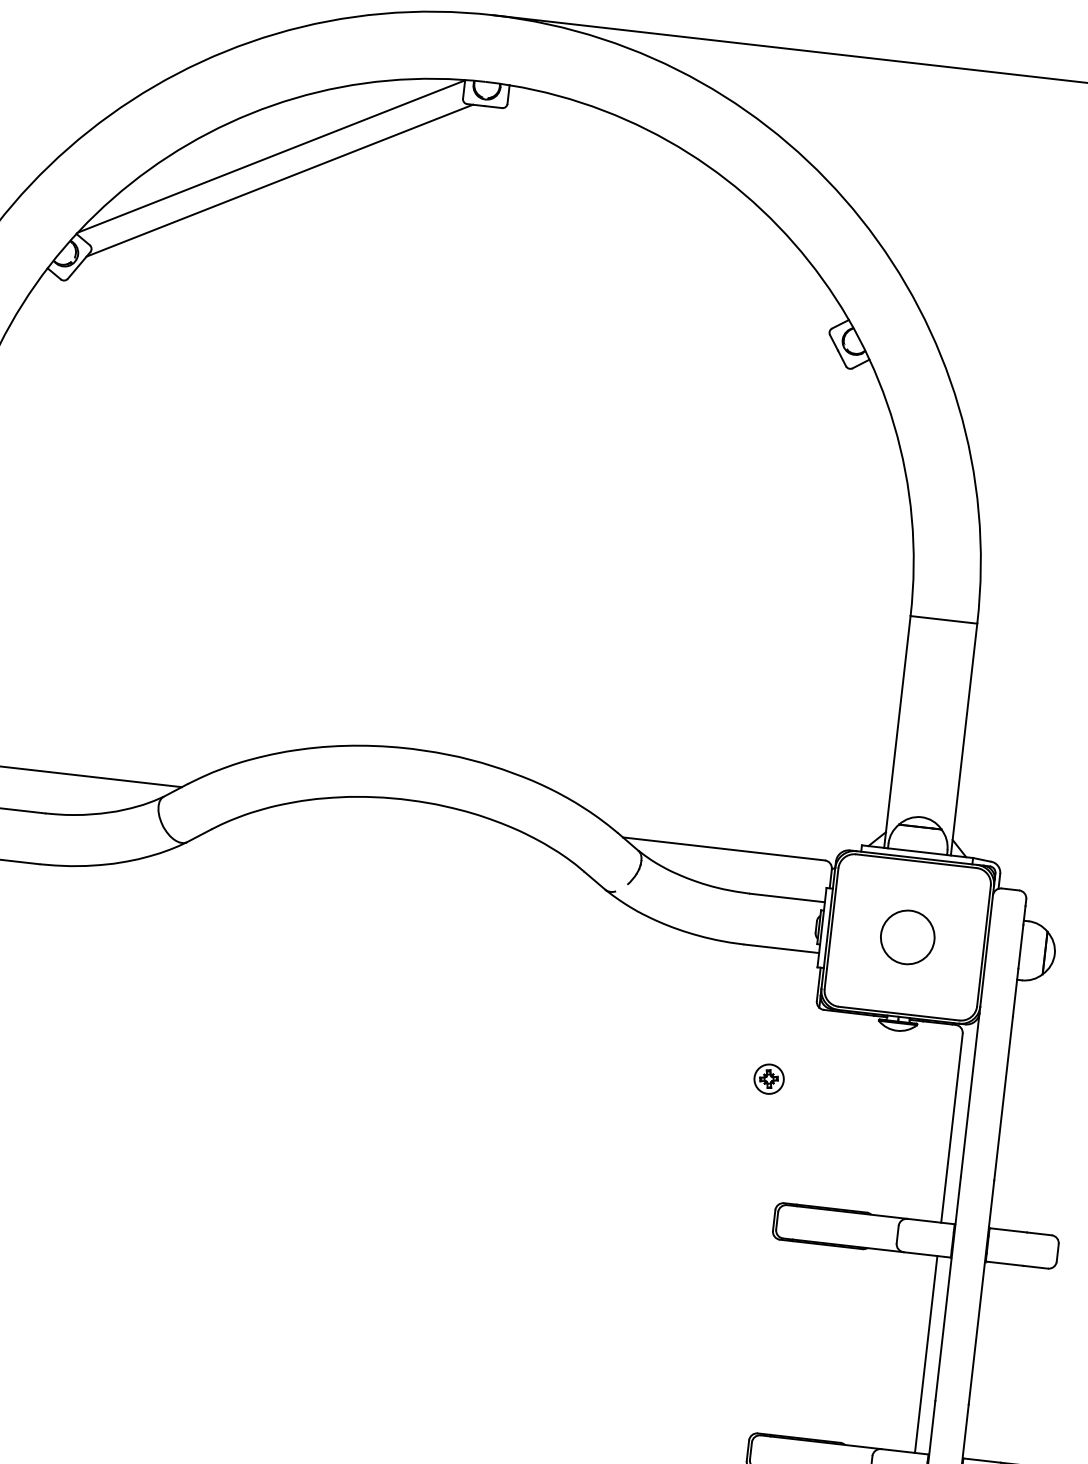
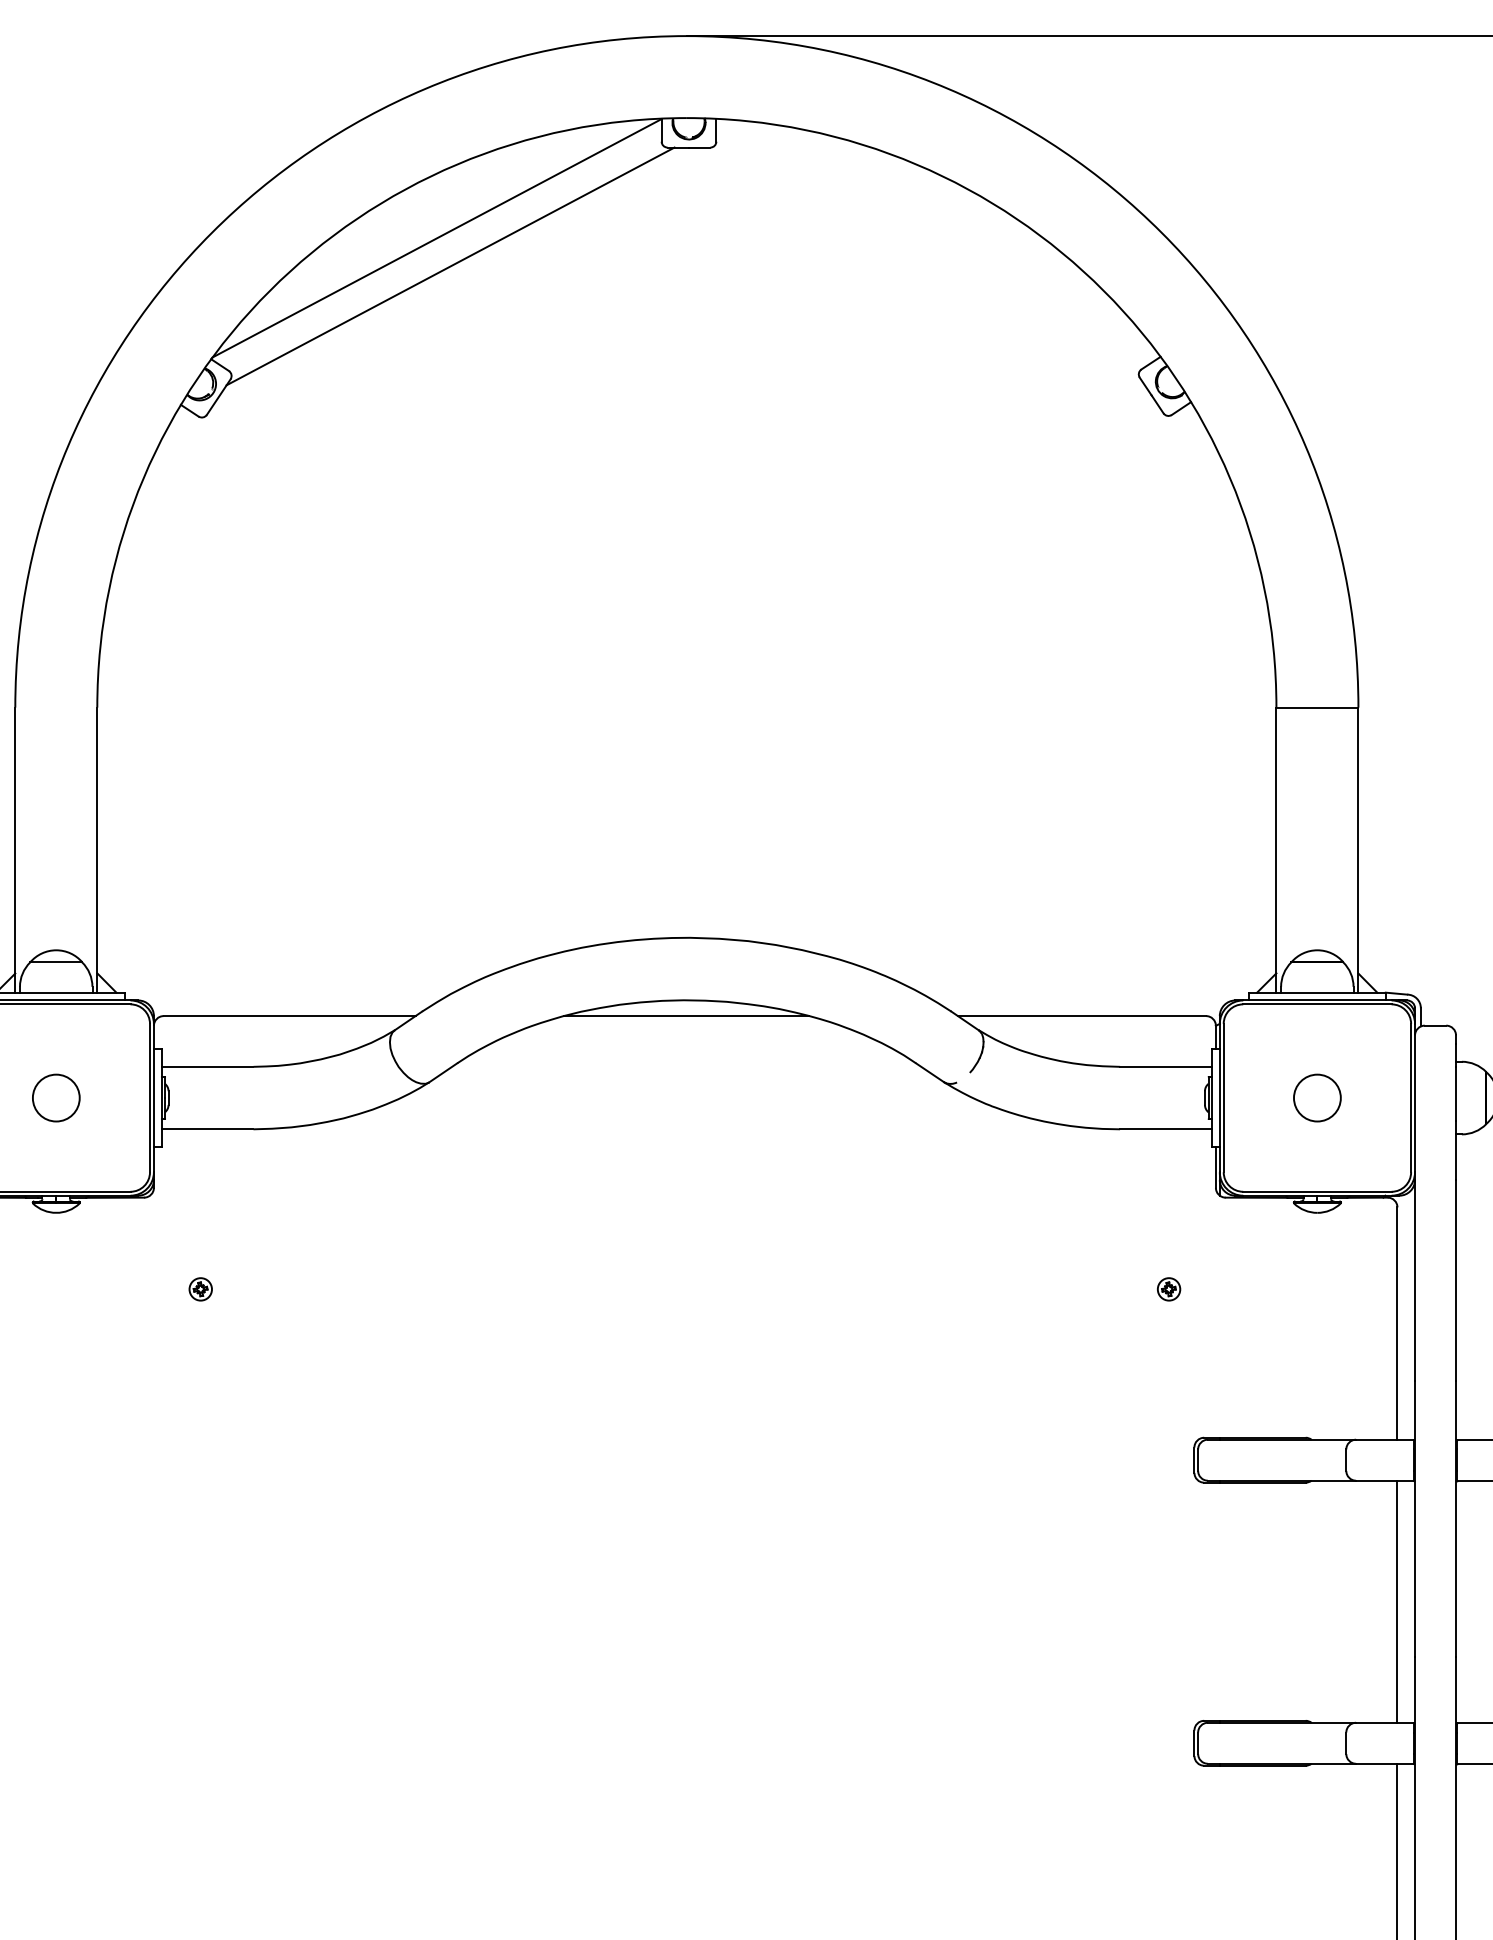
line: (402, 812) -> (686, 1016), added
circle: (907, 936) -> (1317, 1097), size x0.71
part: (769, 1079) -> (1169, 1289), size x0.62

